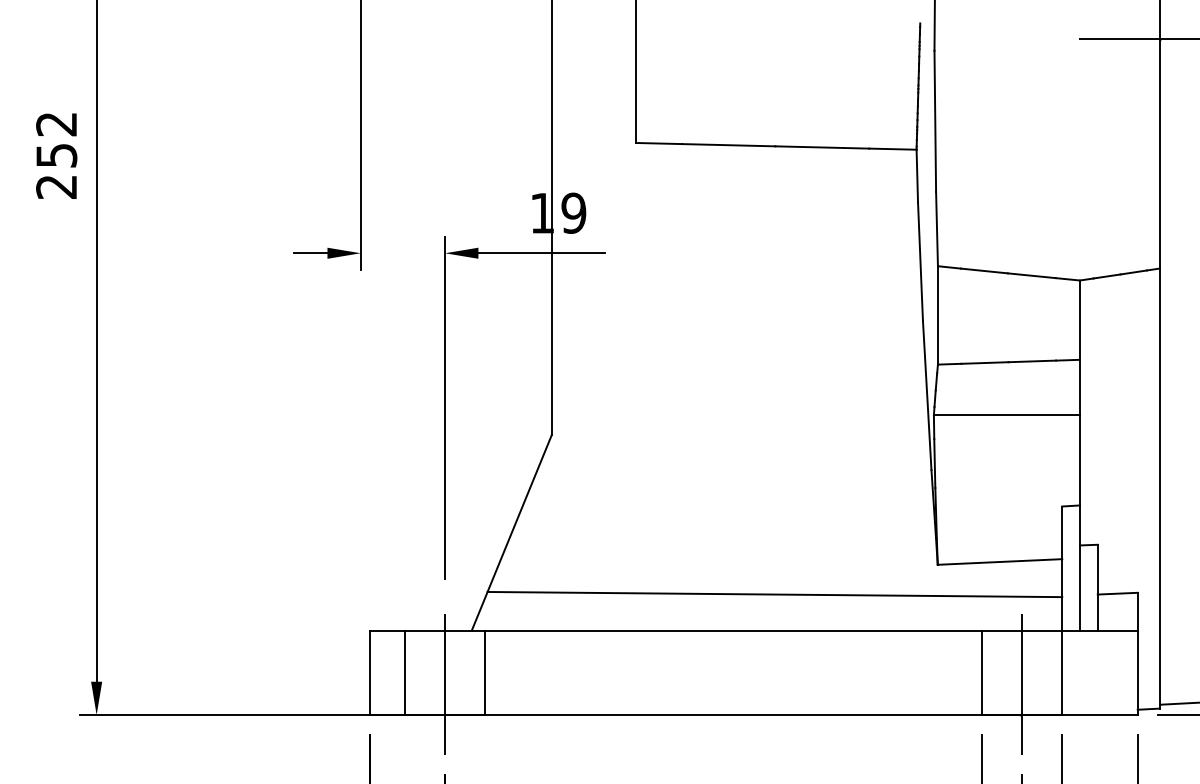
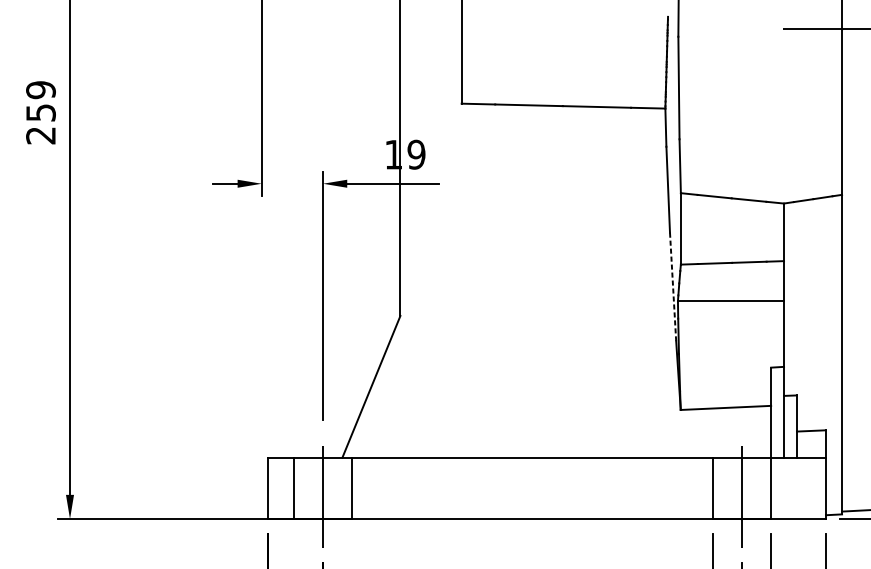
text: (56, 124) -> (40, 90), 252 -> 259
line: (927, 395) -> (673, 287), solid -> dashed
line: (774, 594) -> (562, 431), removed

